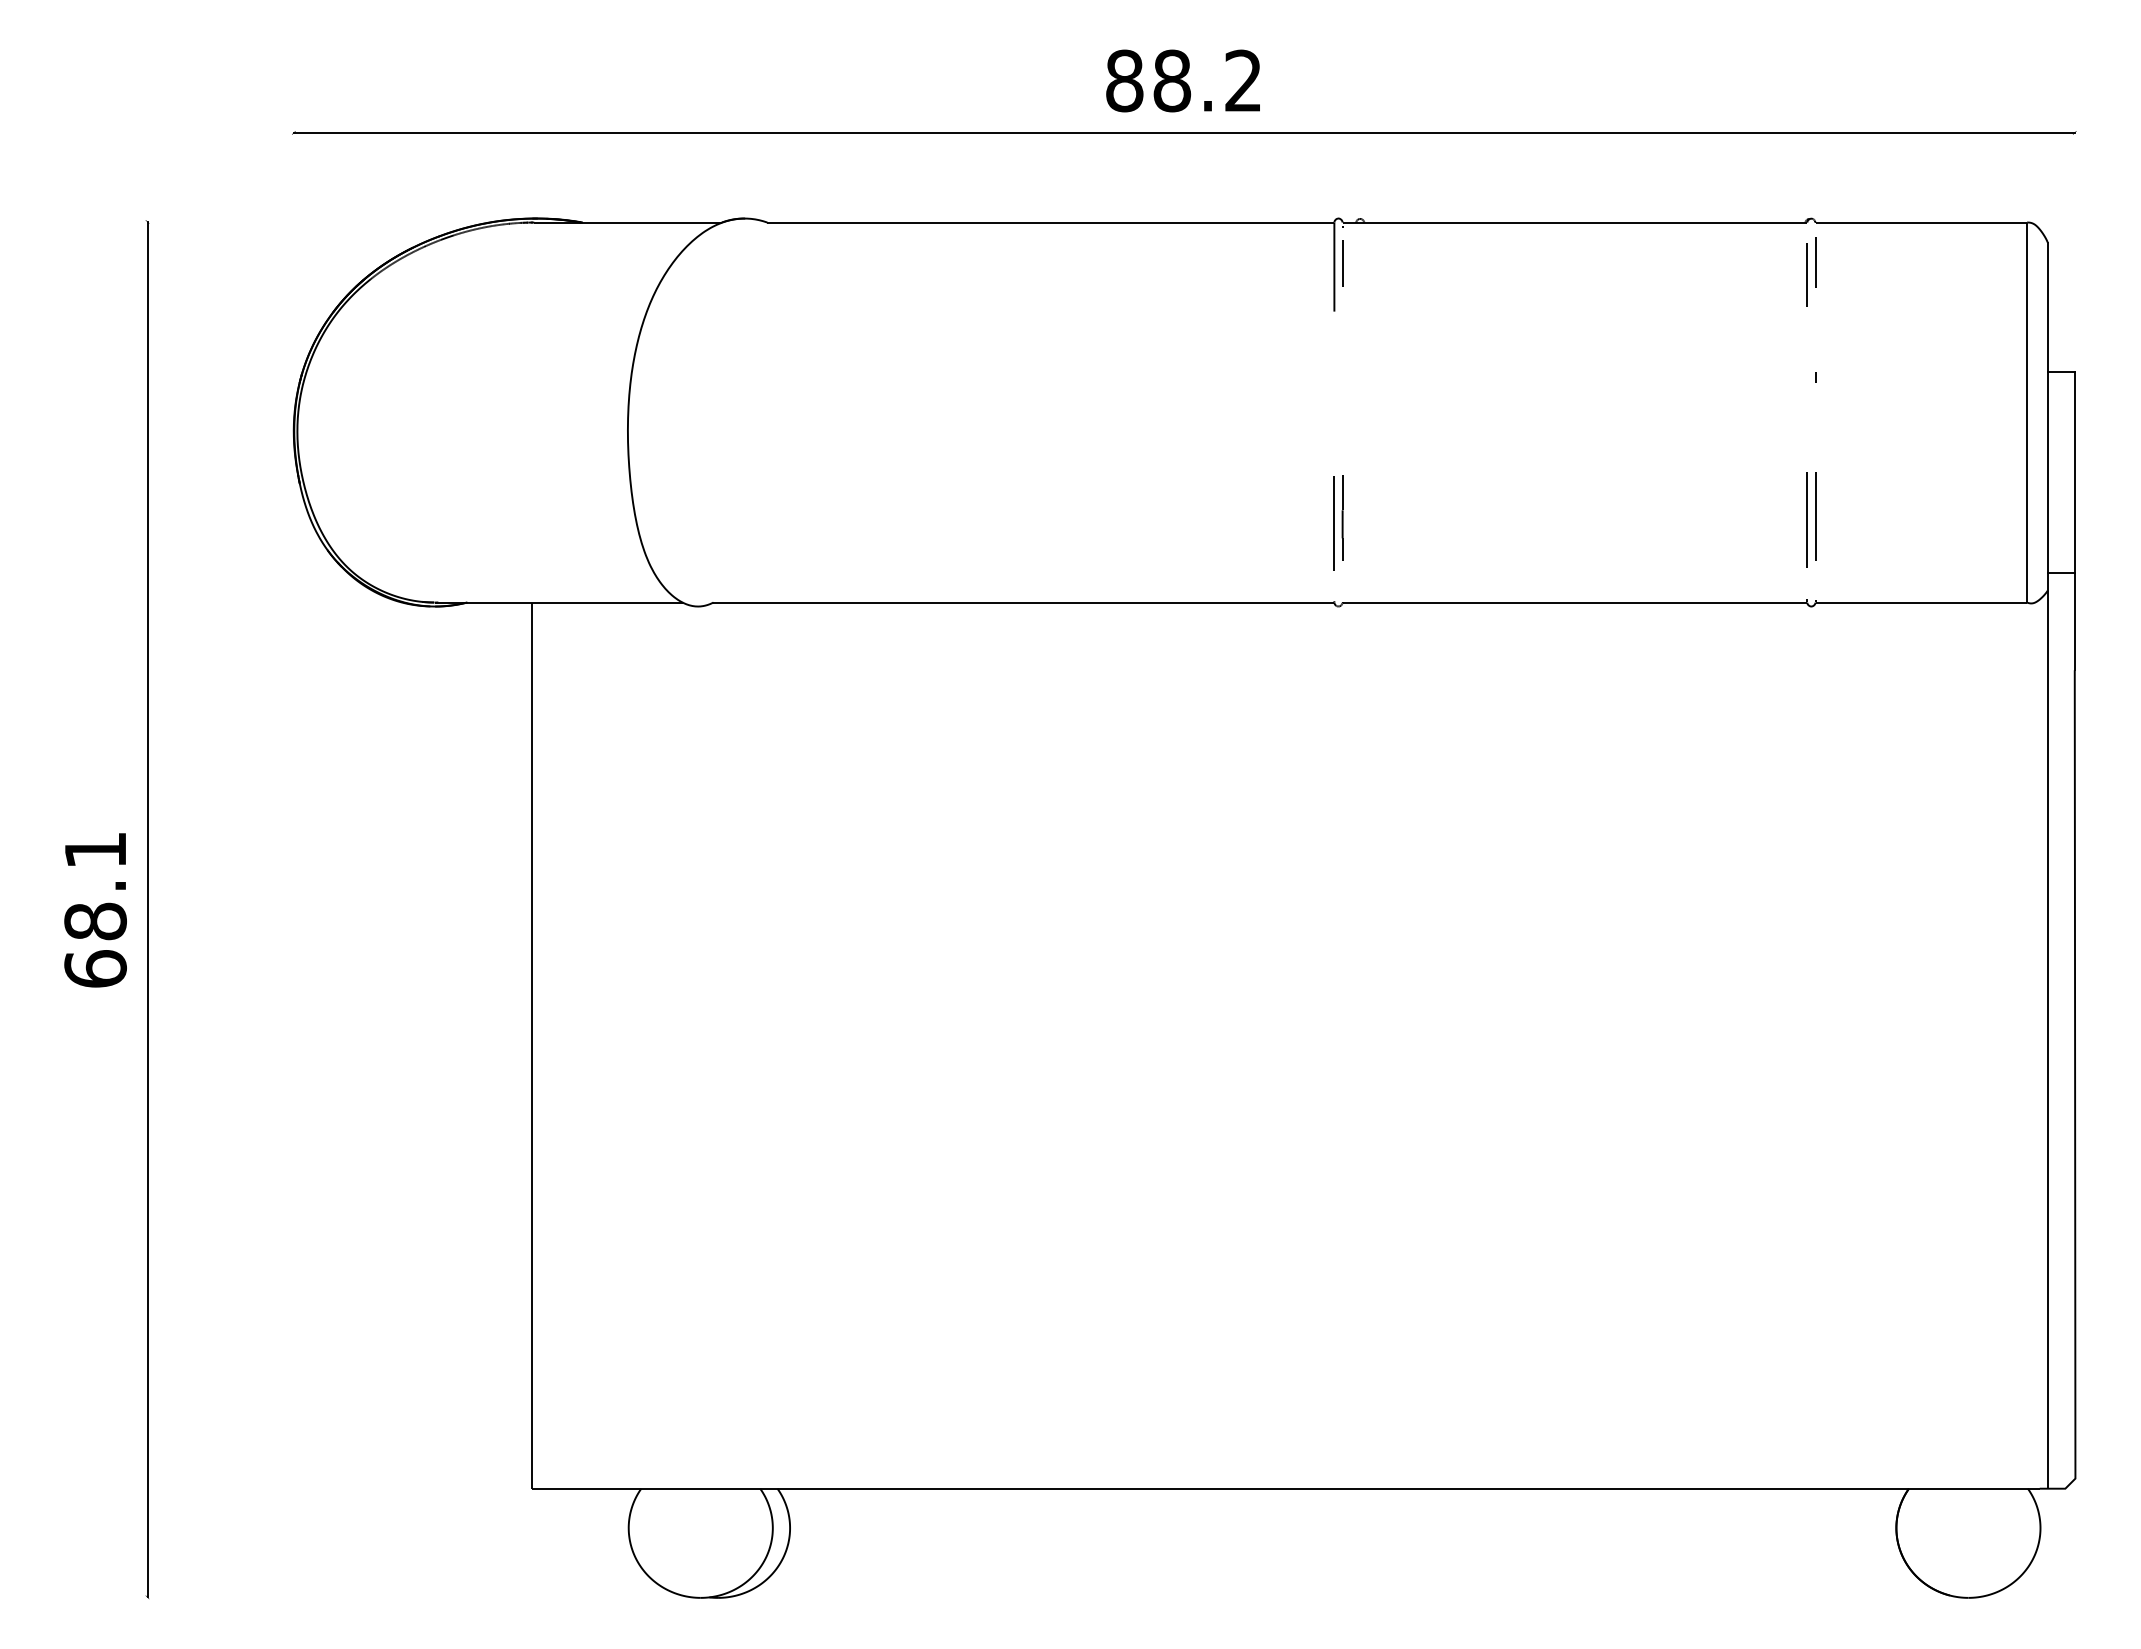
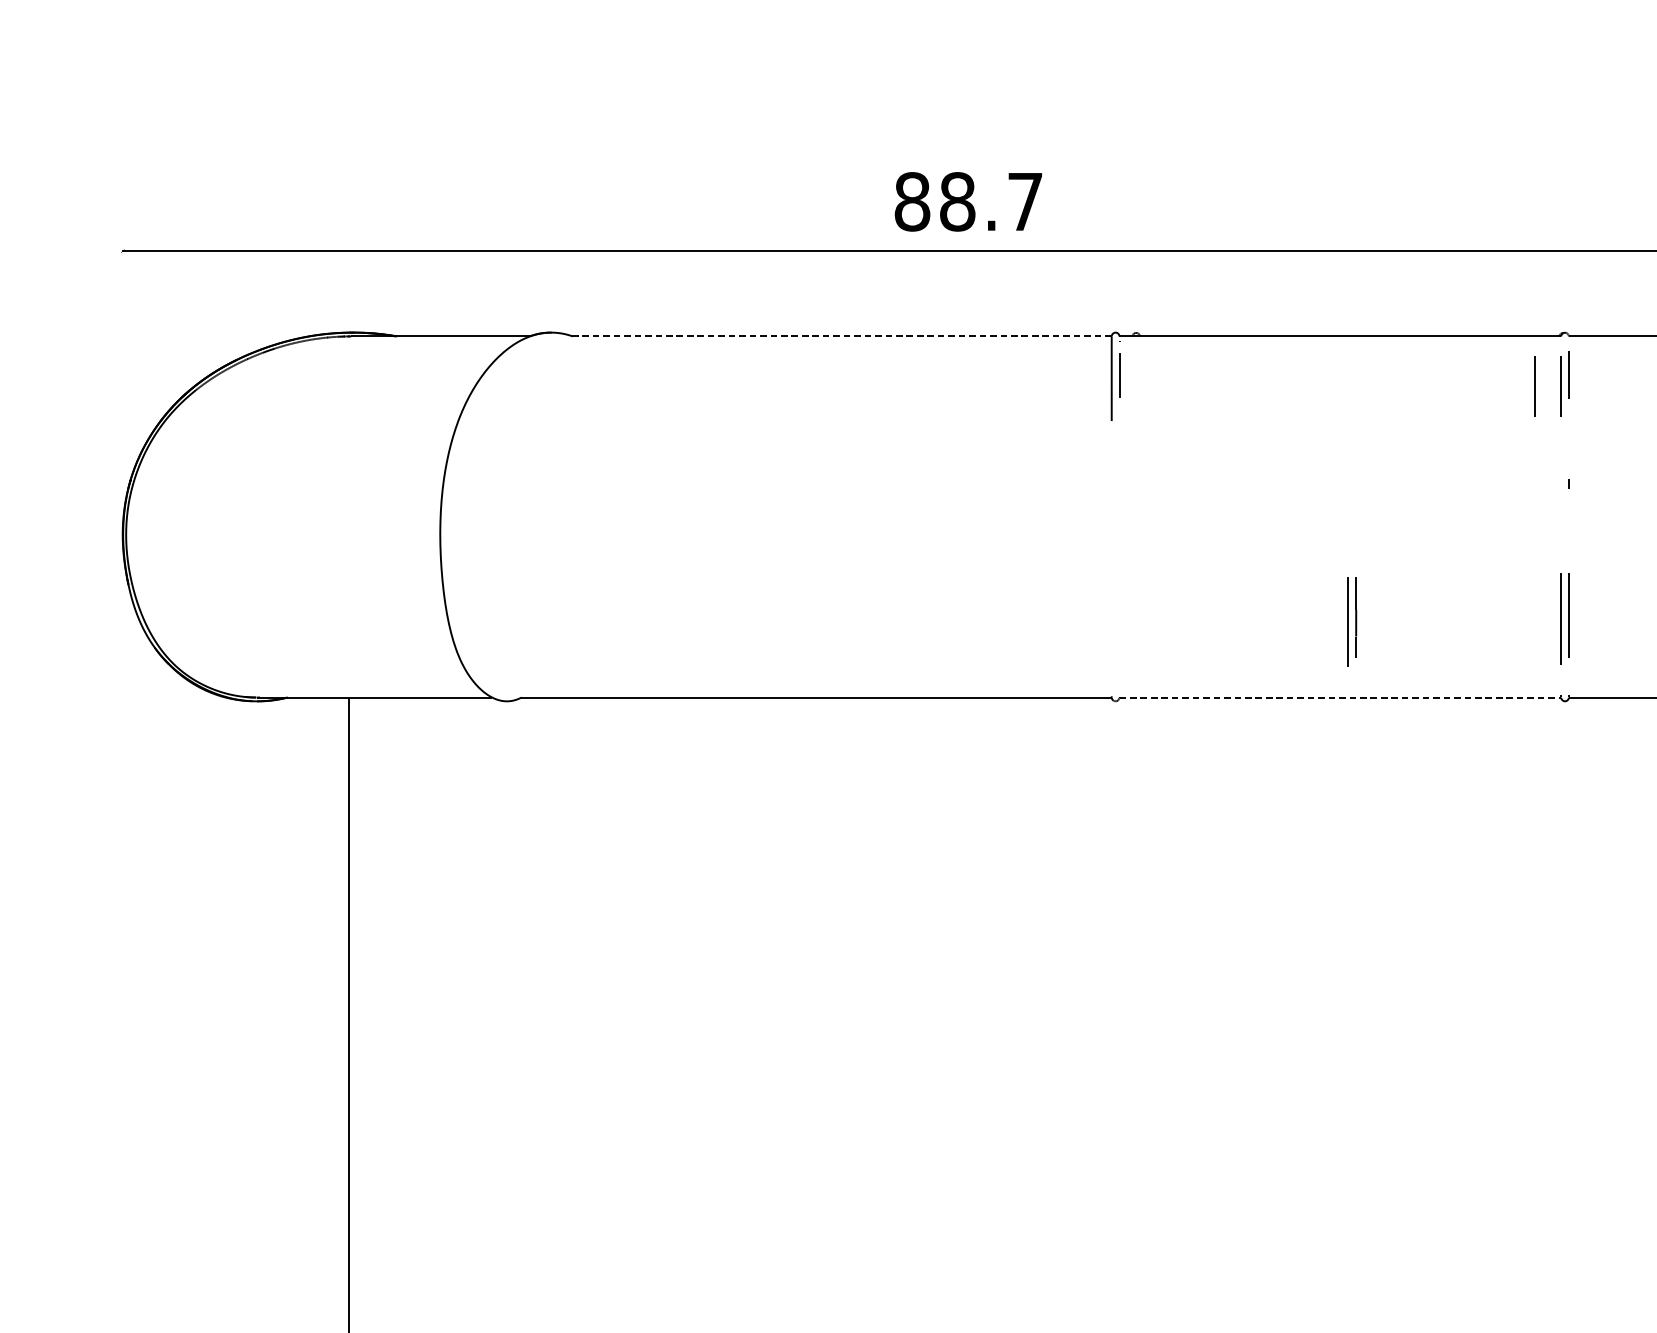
text: (1243, 80) -> (1025, 201), 88.2 -> 88.7
line: (1050, 222) -> (841, 336), solid -> dashed
line: (1778, 274) -> (1533, 385), added
part: (1338, 522) -> (1352, 621), moved
line: (1575, 602) -> (1340, 697), solid -> dashed

